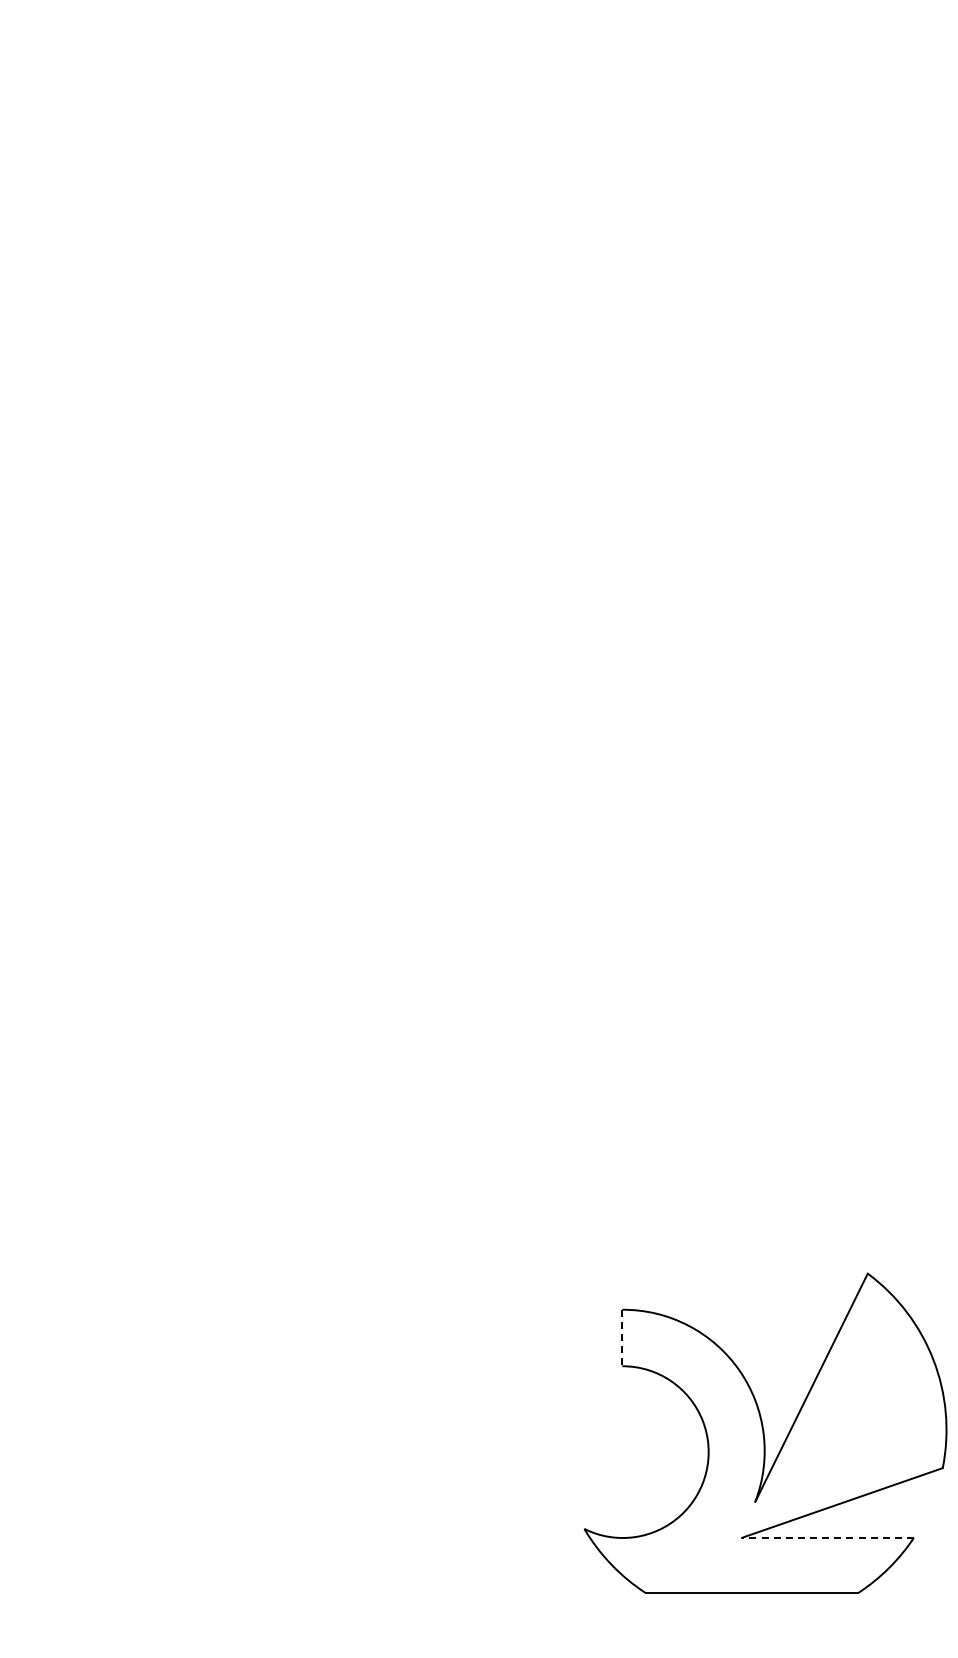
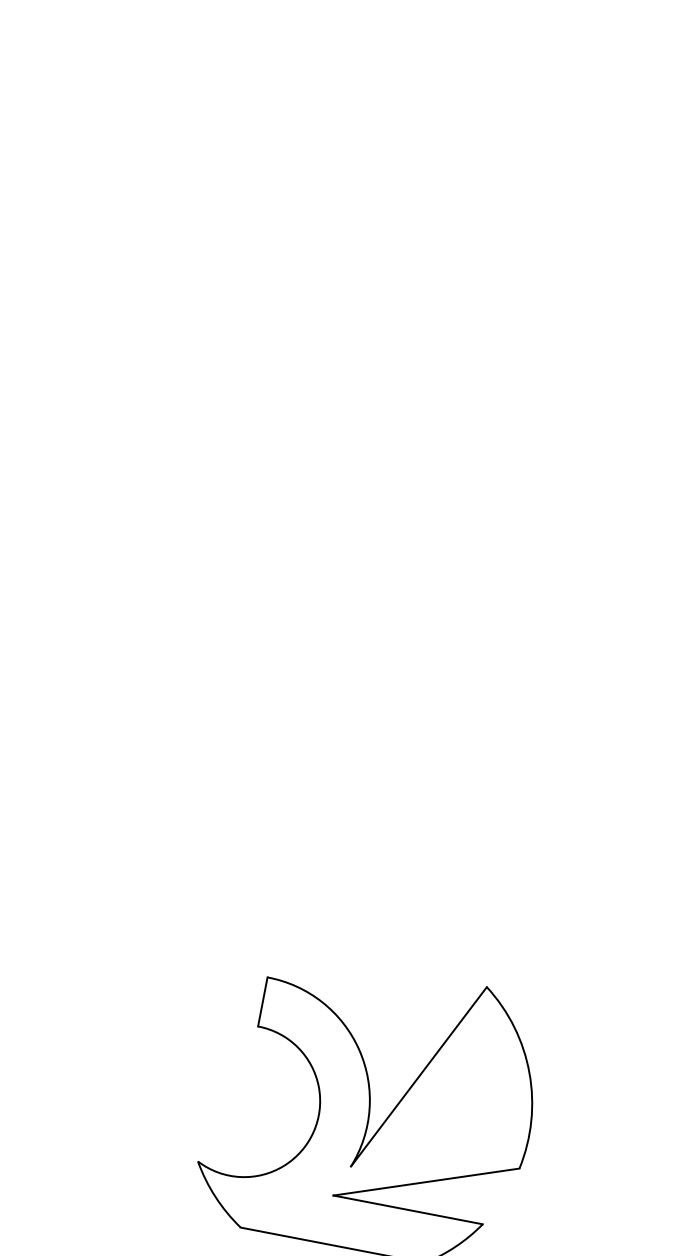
line: (622, 1338) -> (262, 1002), dashed -> solid
line: (828, 1537) -> (408, 1209), dashed -> solid

